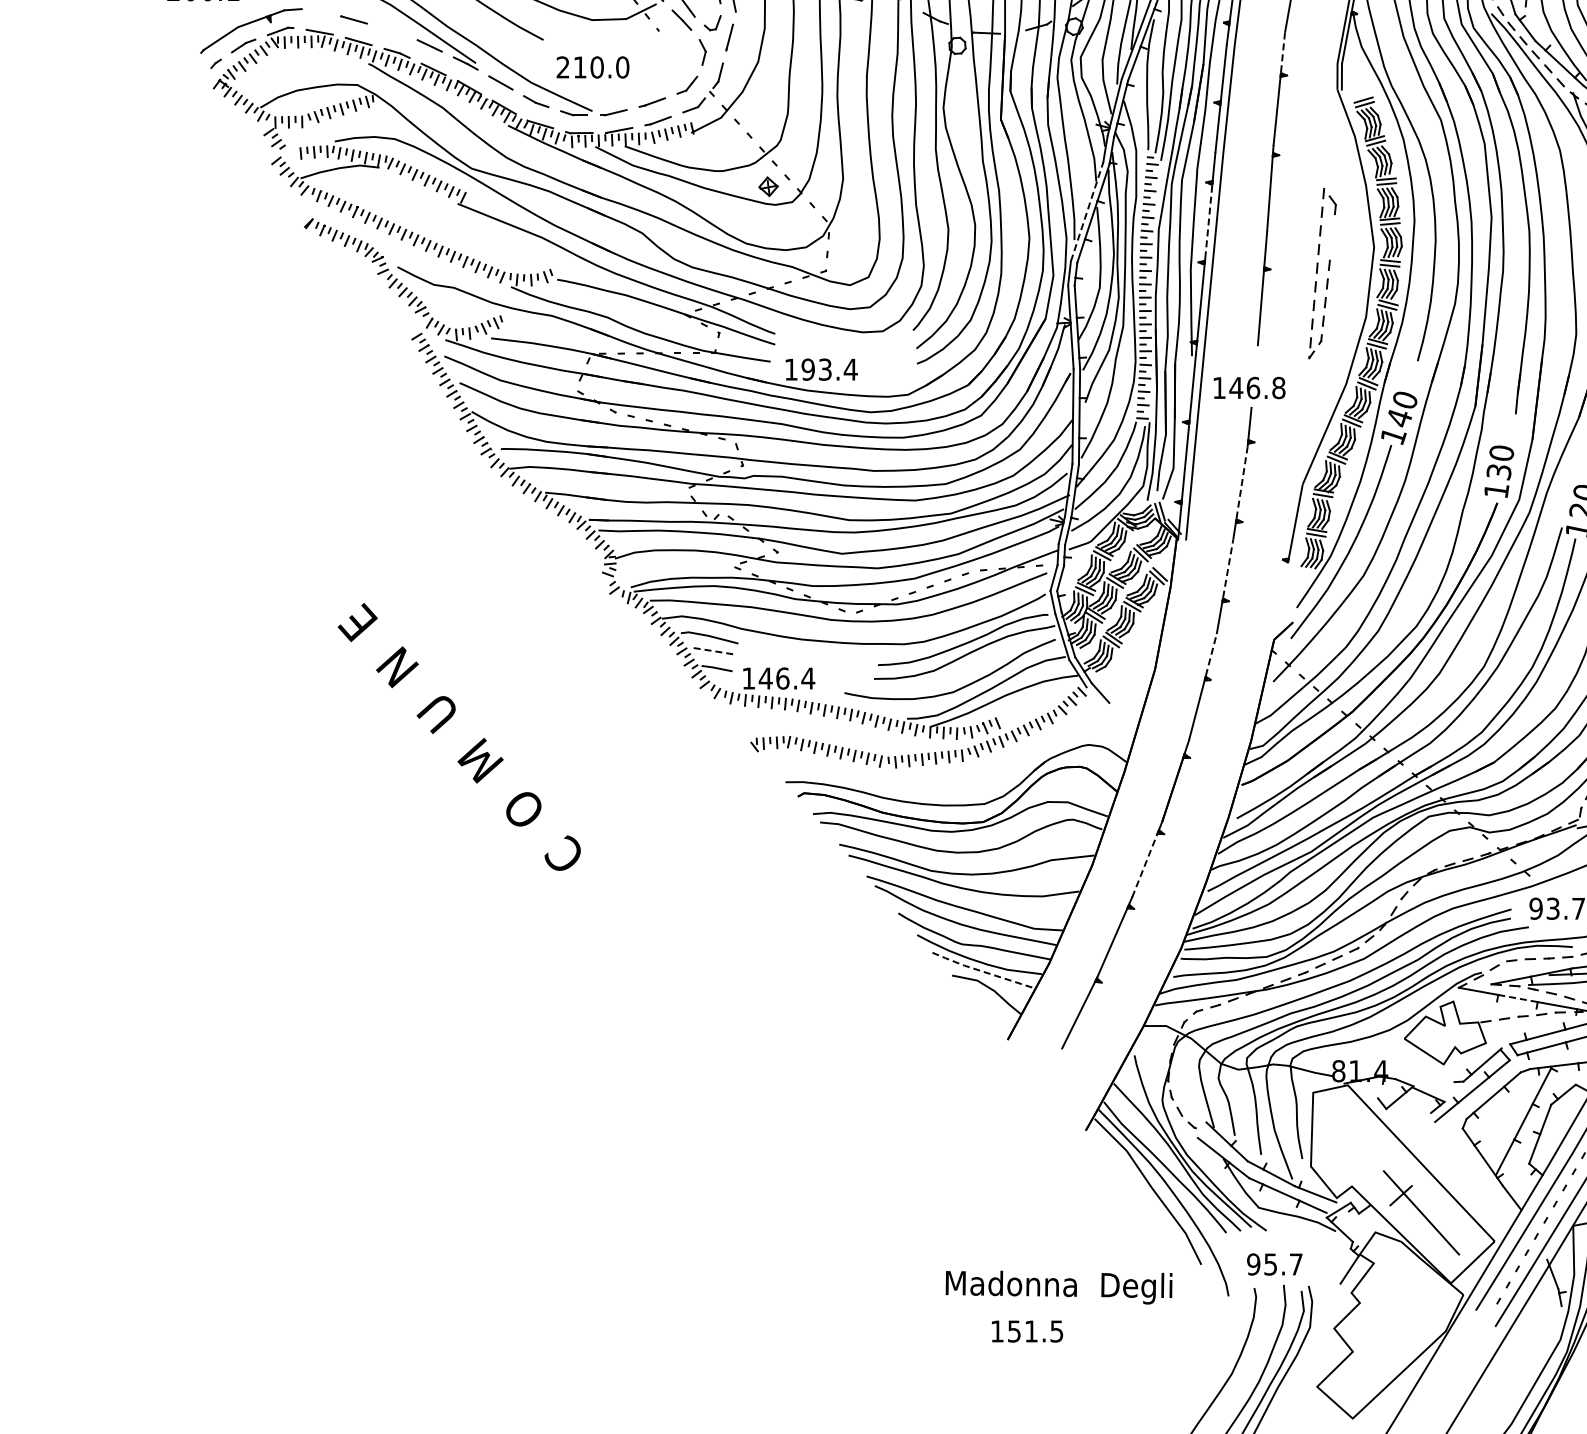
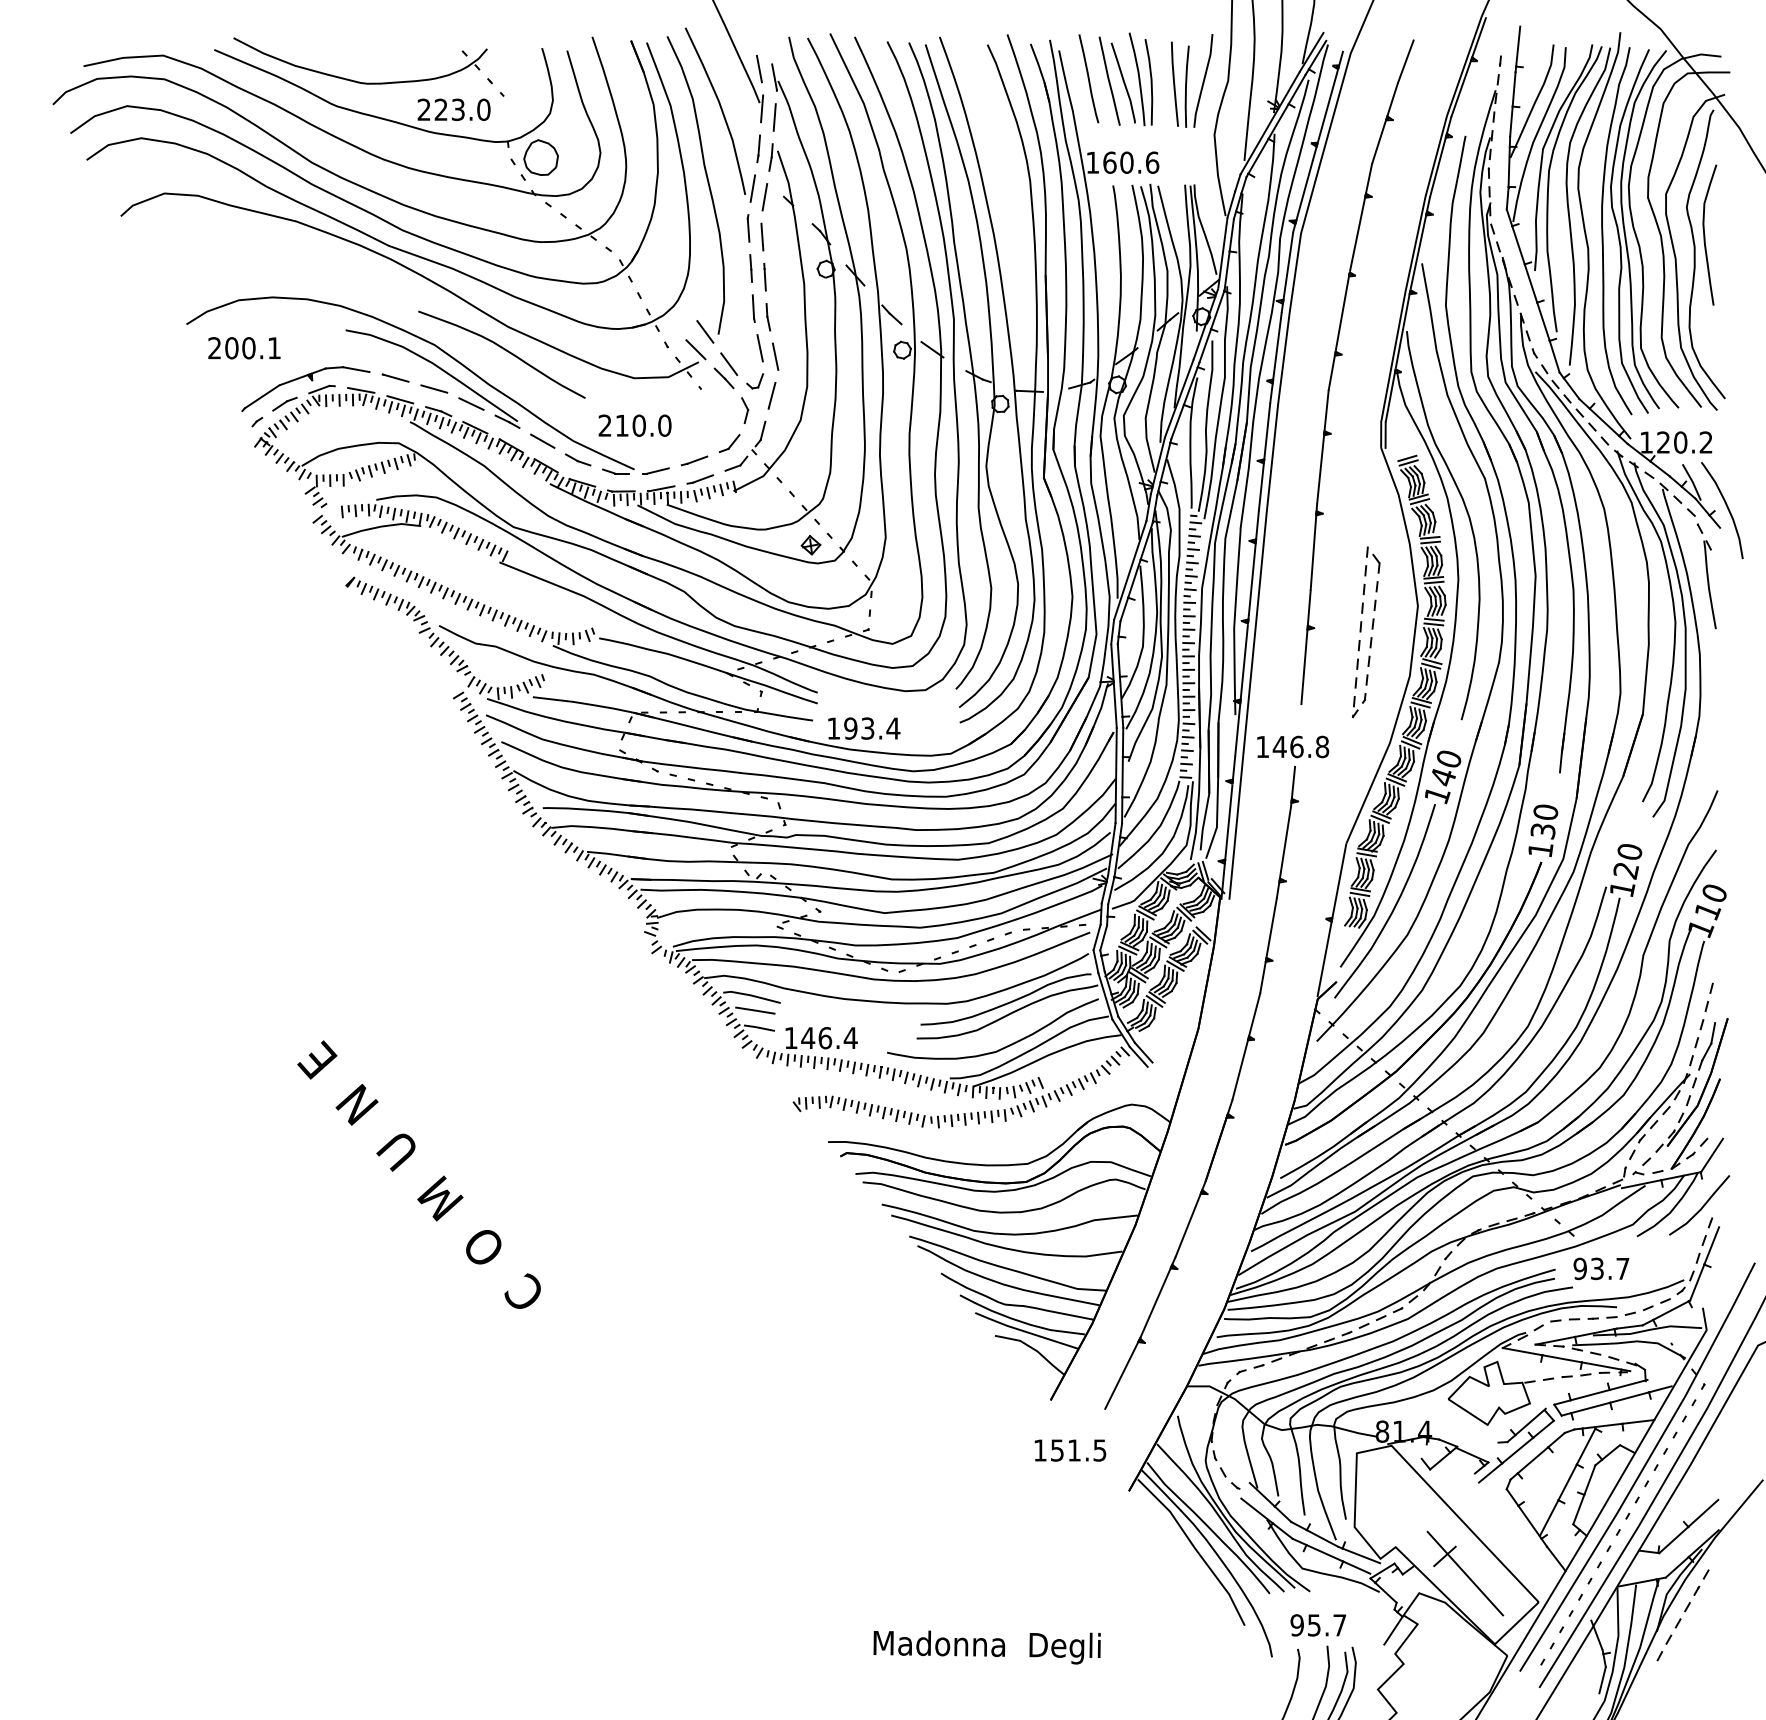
line: (315, 11) -> (356, 369), added
line: (392, 30) -> (434, 388), added
line: (1282, 52) -> (1326, 410), dashed -> solid
line: (1087, 211) -> (1130, 570), dashed -> solid
line: (1209, 220) -> (1252, 579), dashed -> solid
part: (1331, 236) -> (1375, 595), added
line: (1242, 483) -> (1285, 842), dashed -> solid
line: (1228, 568) -> (1271, 927), dashed -> solid
line: (1280, 600) -> (1324, 959), added
line: (713, 650) -> (755, 1010), dashed -> solid
line: (1211, 654) -> (1254, 1014), dashed -> solid
line: (1095, 696) -> (1138, 1056), added
text: (458, 736) -> (418, 1174), moved
line: (1146, 861) -> (1189, 1221), dashed -> solid
line: (982, 971) -> (1025, 1331), dashed -> solid
line: (1518, 998) -> (1562, 1358), dashed -> solid
text: (1058, 1287) -> (986, 1647), moved
line: (1558, 1319) -> (1602, 1680), added
text: (1027, 1331) -> (1070, 1450), moved

